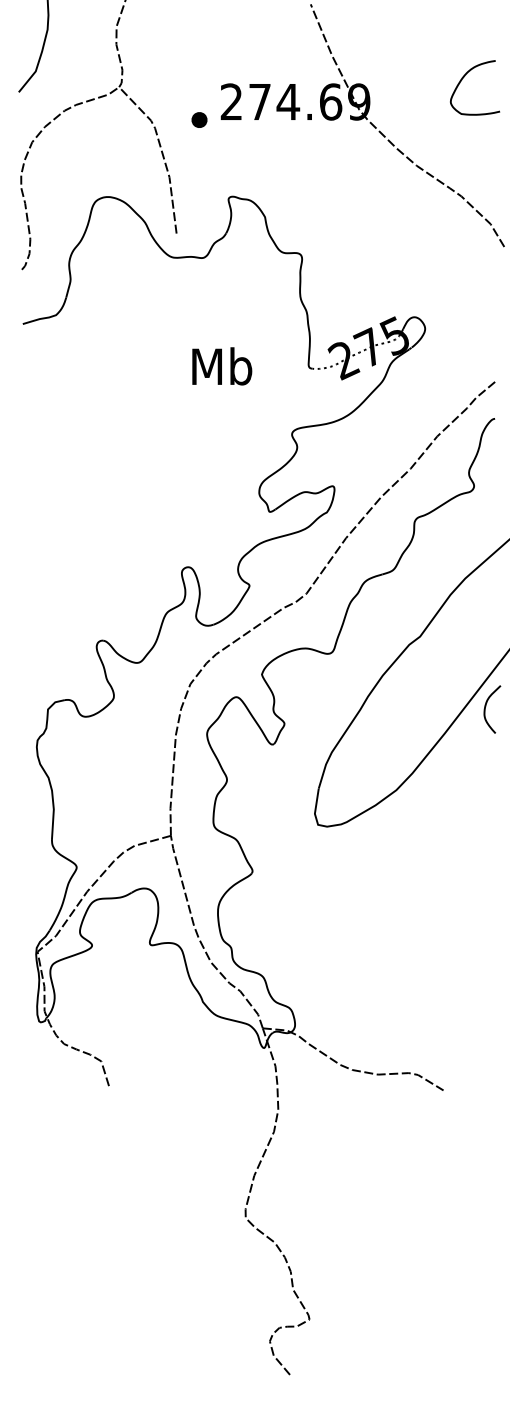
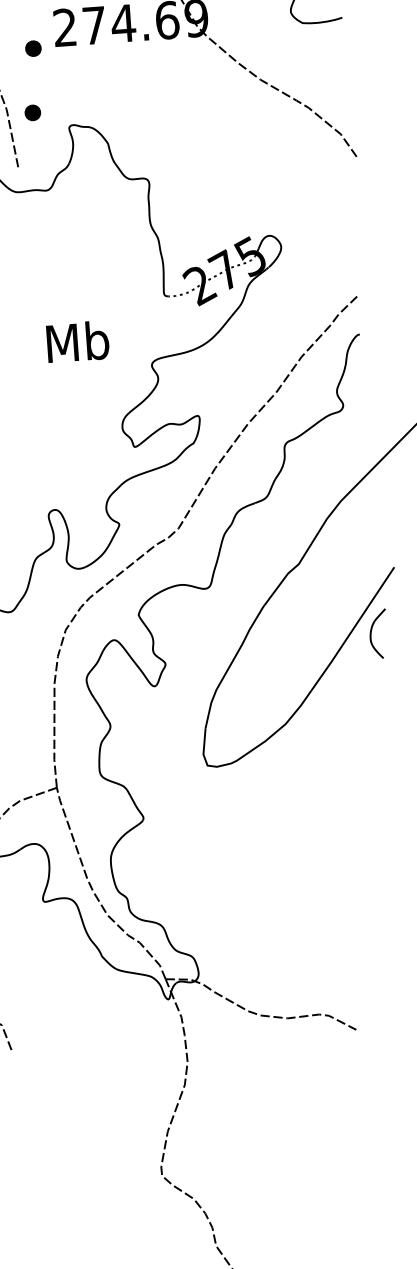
part: (194, 181) -> (32, 112), added
text: (222, 366) -> (78, 341), moved

